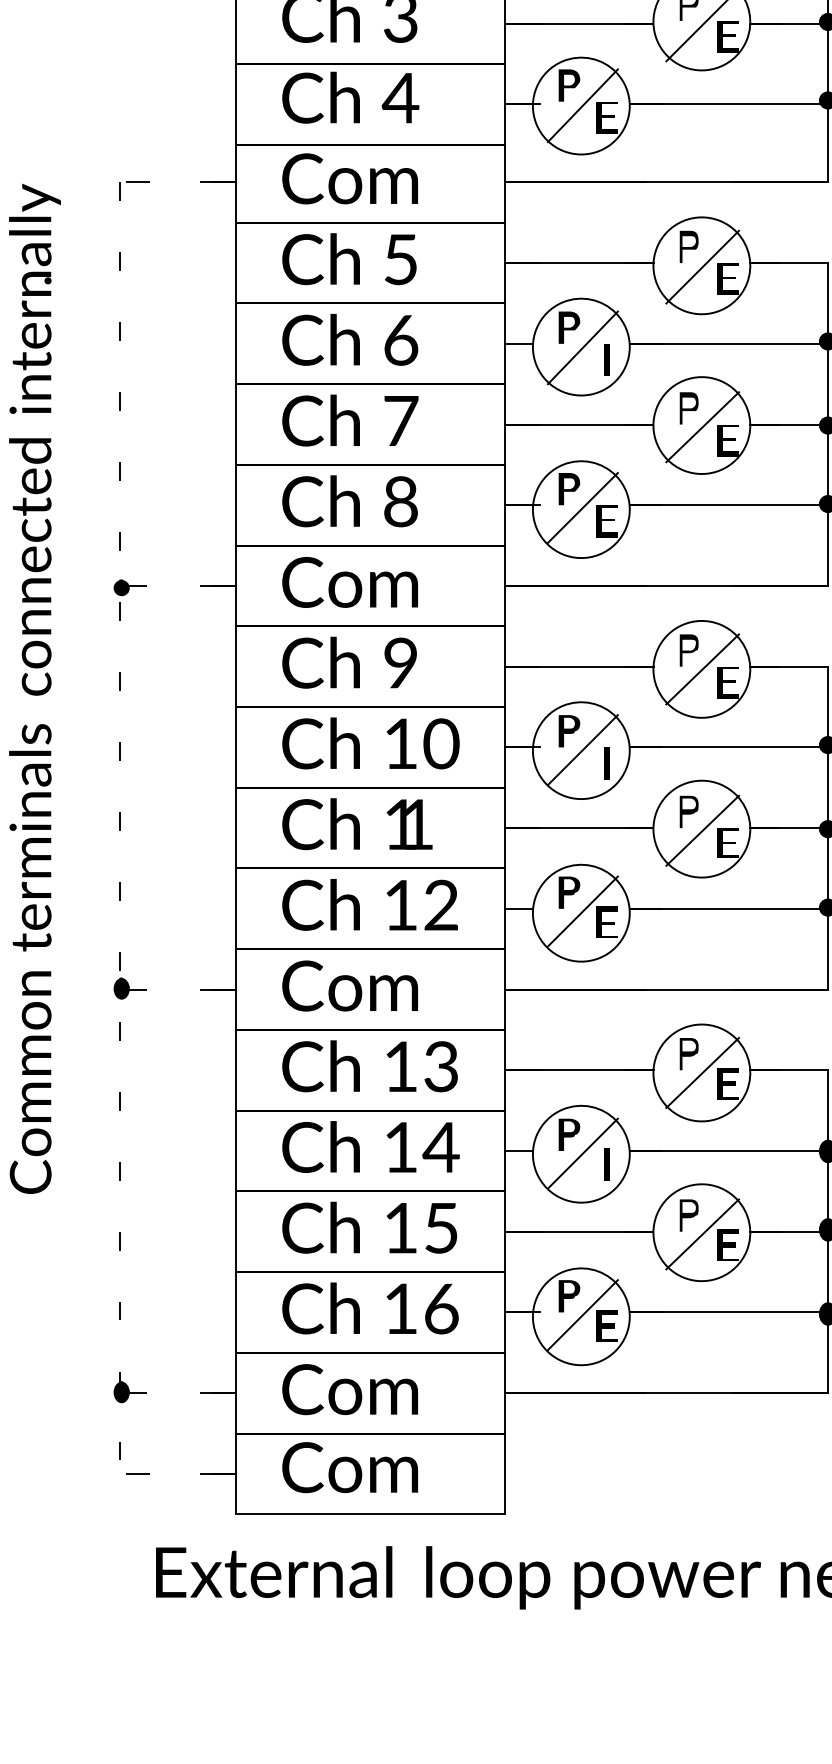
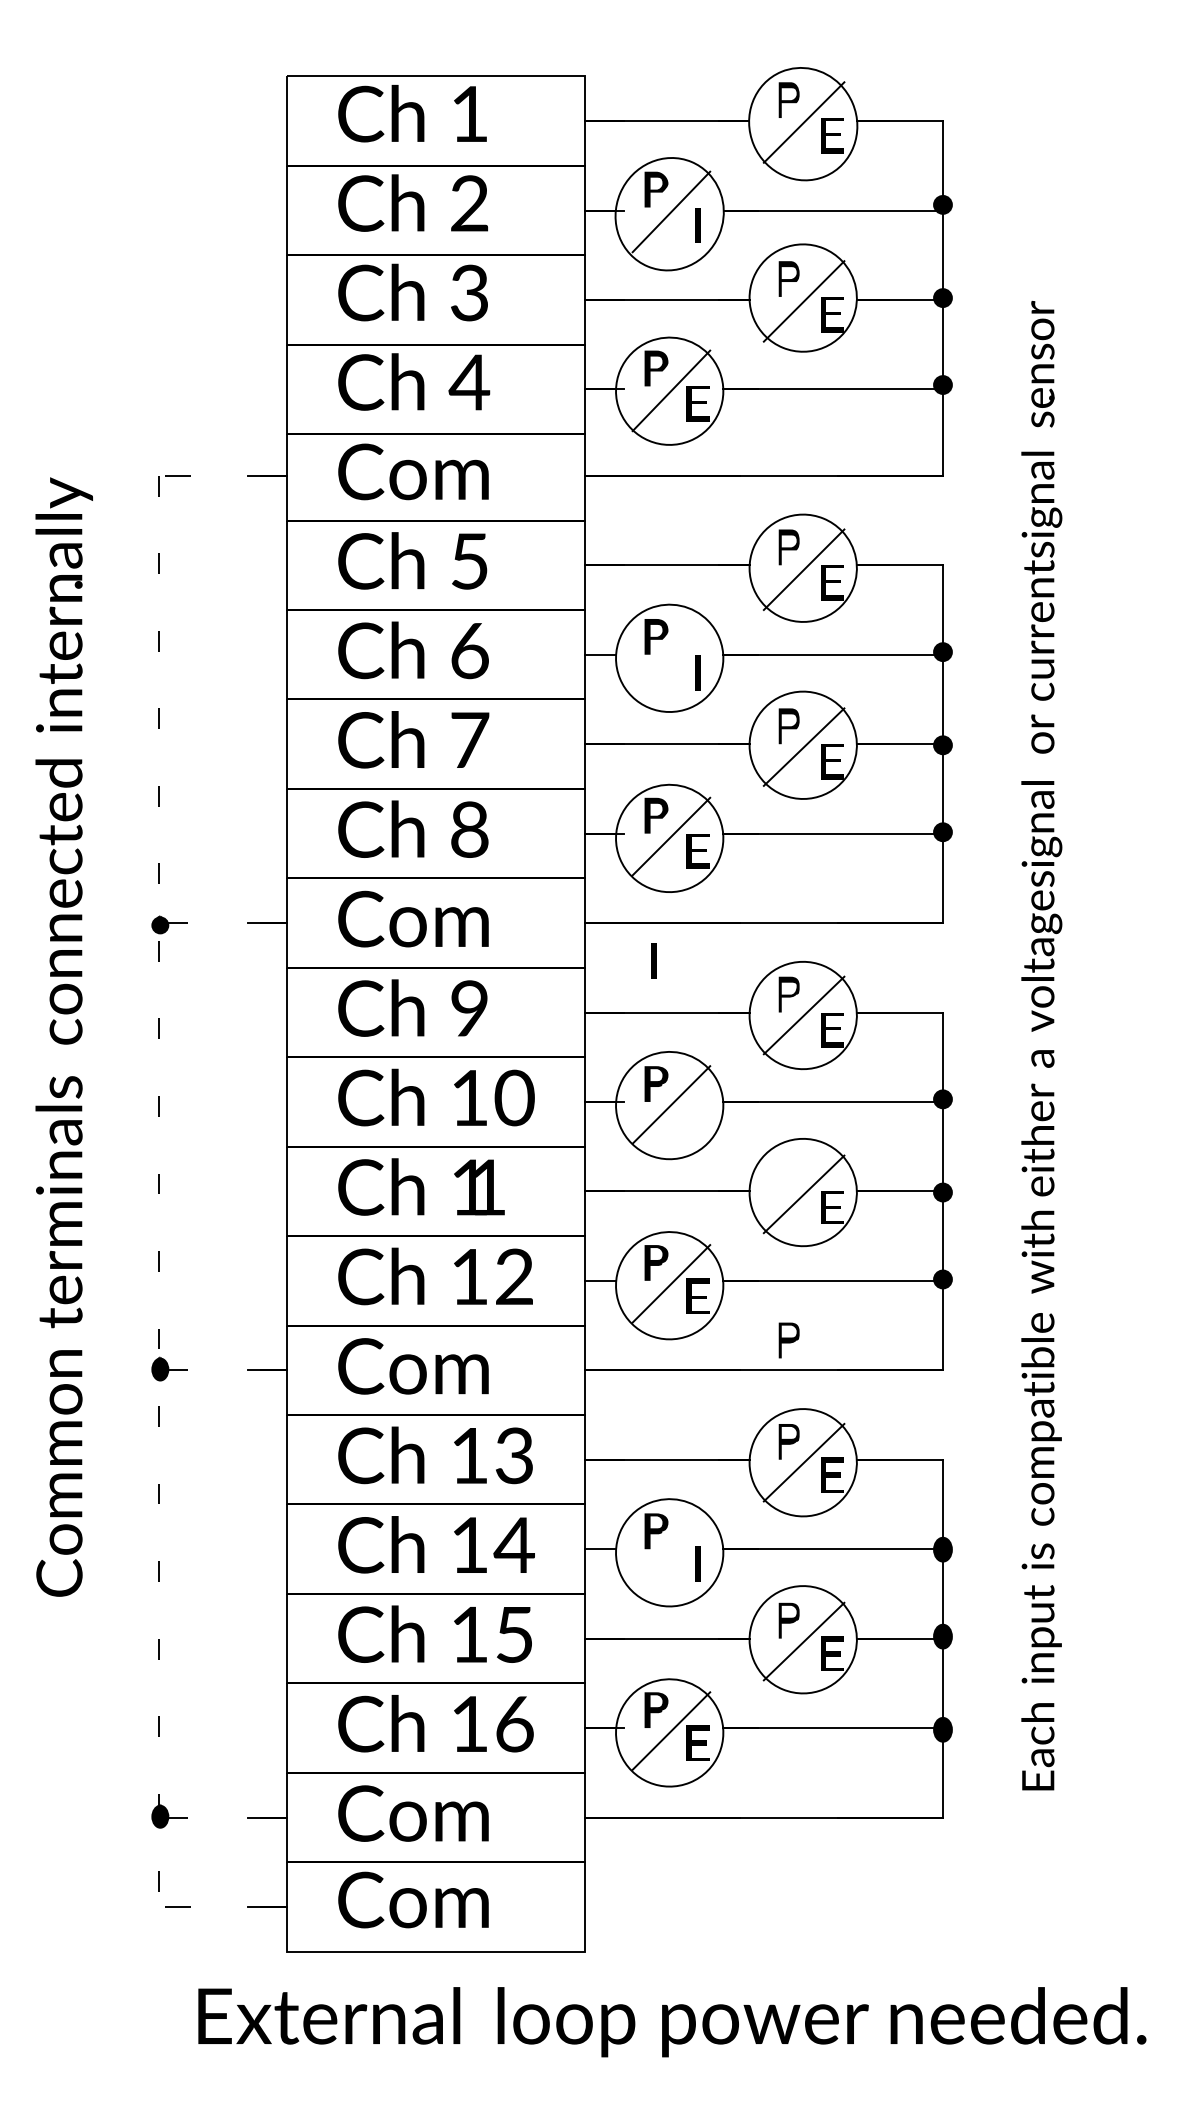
line: (582, 347) -> (671, 658), removed
part: (606, 763) -> (653, 960), moved
part: (688, 811) -> (788, 1340), moved
line: (582, 1153) -> (671, 1551), removed

